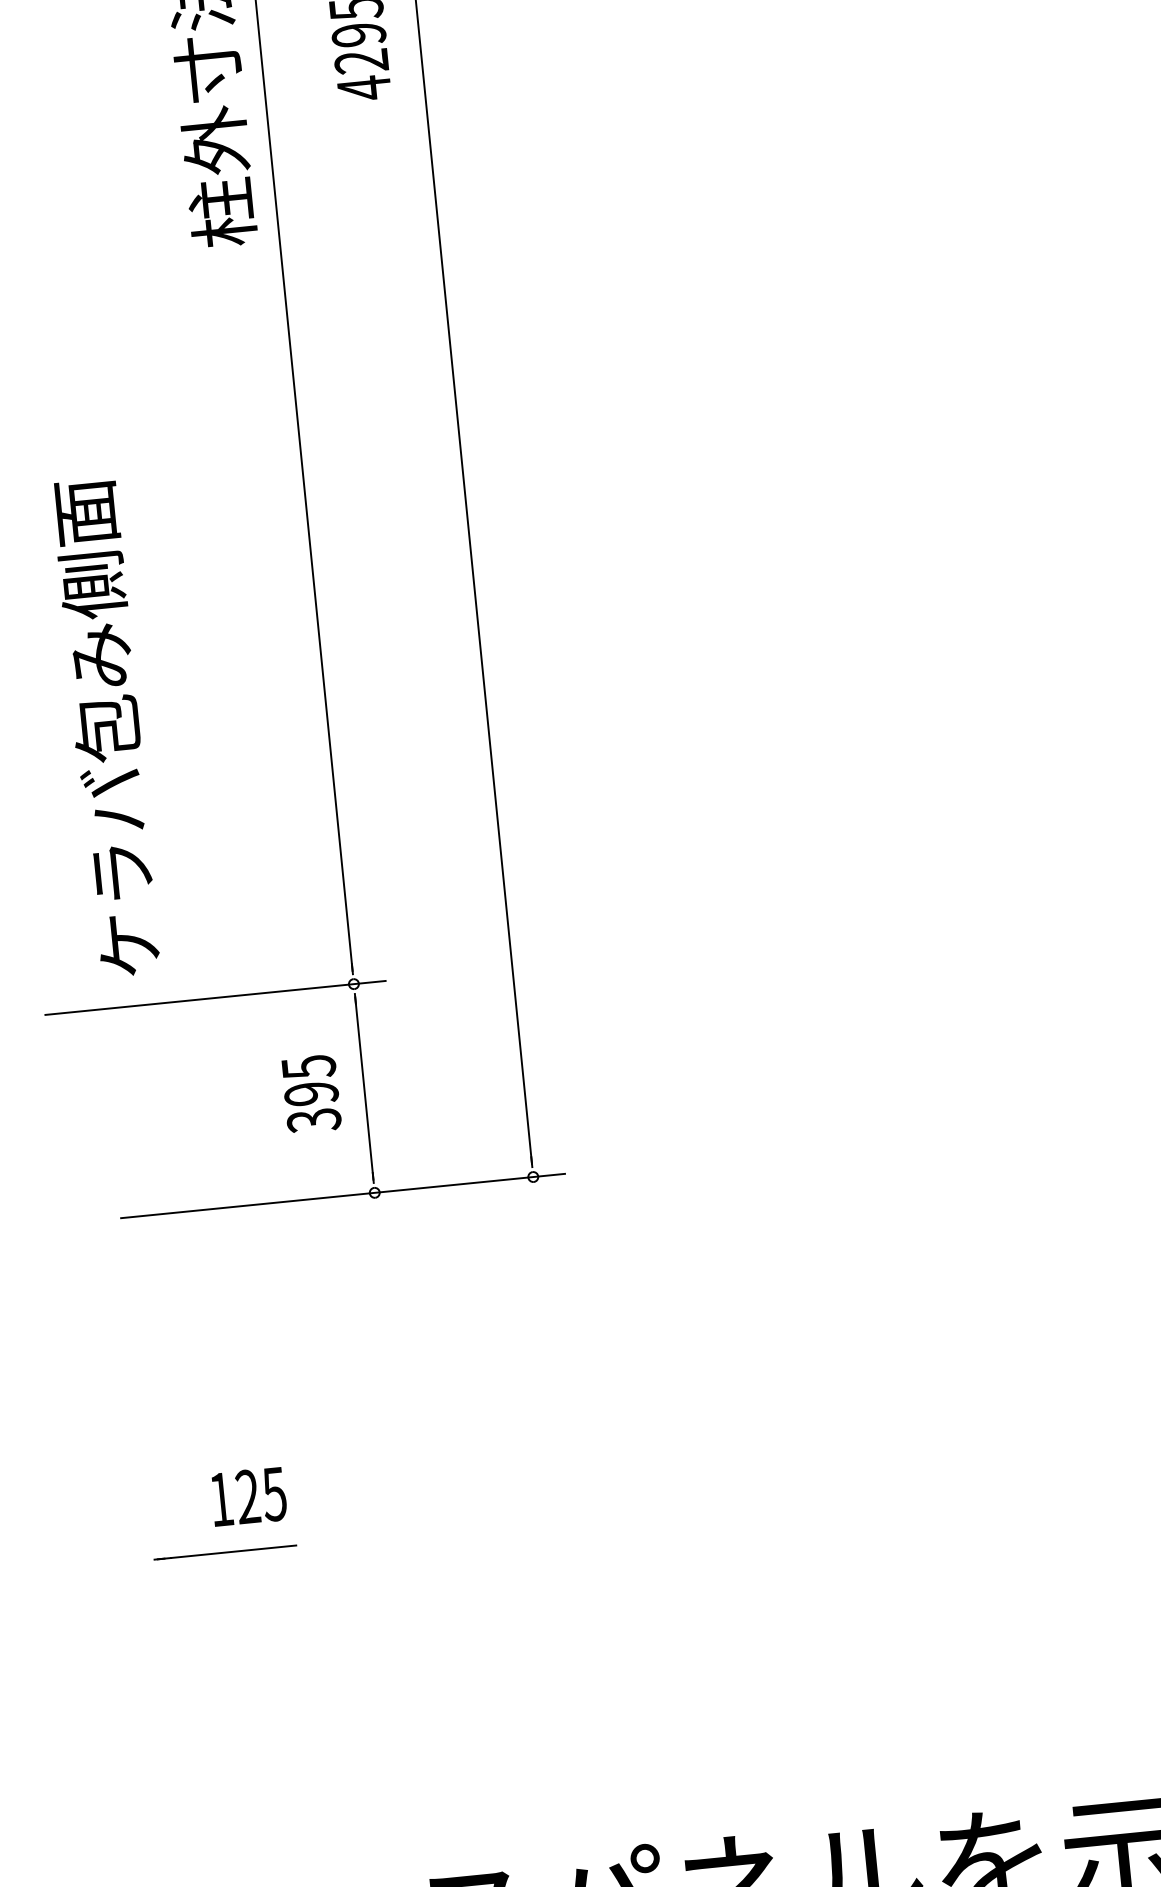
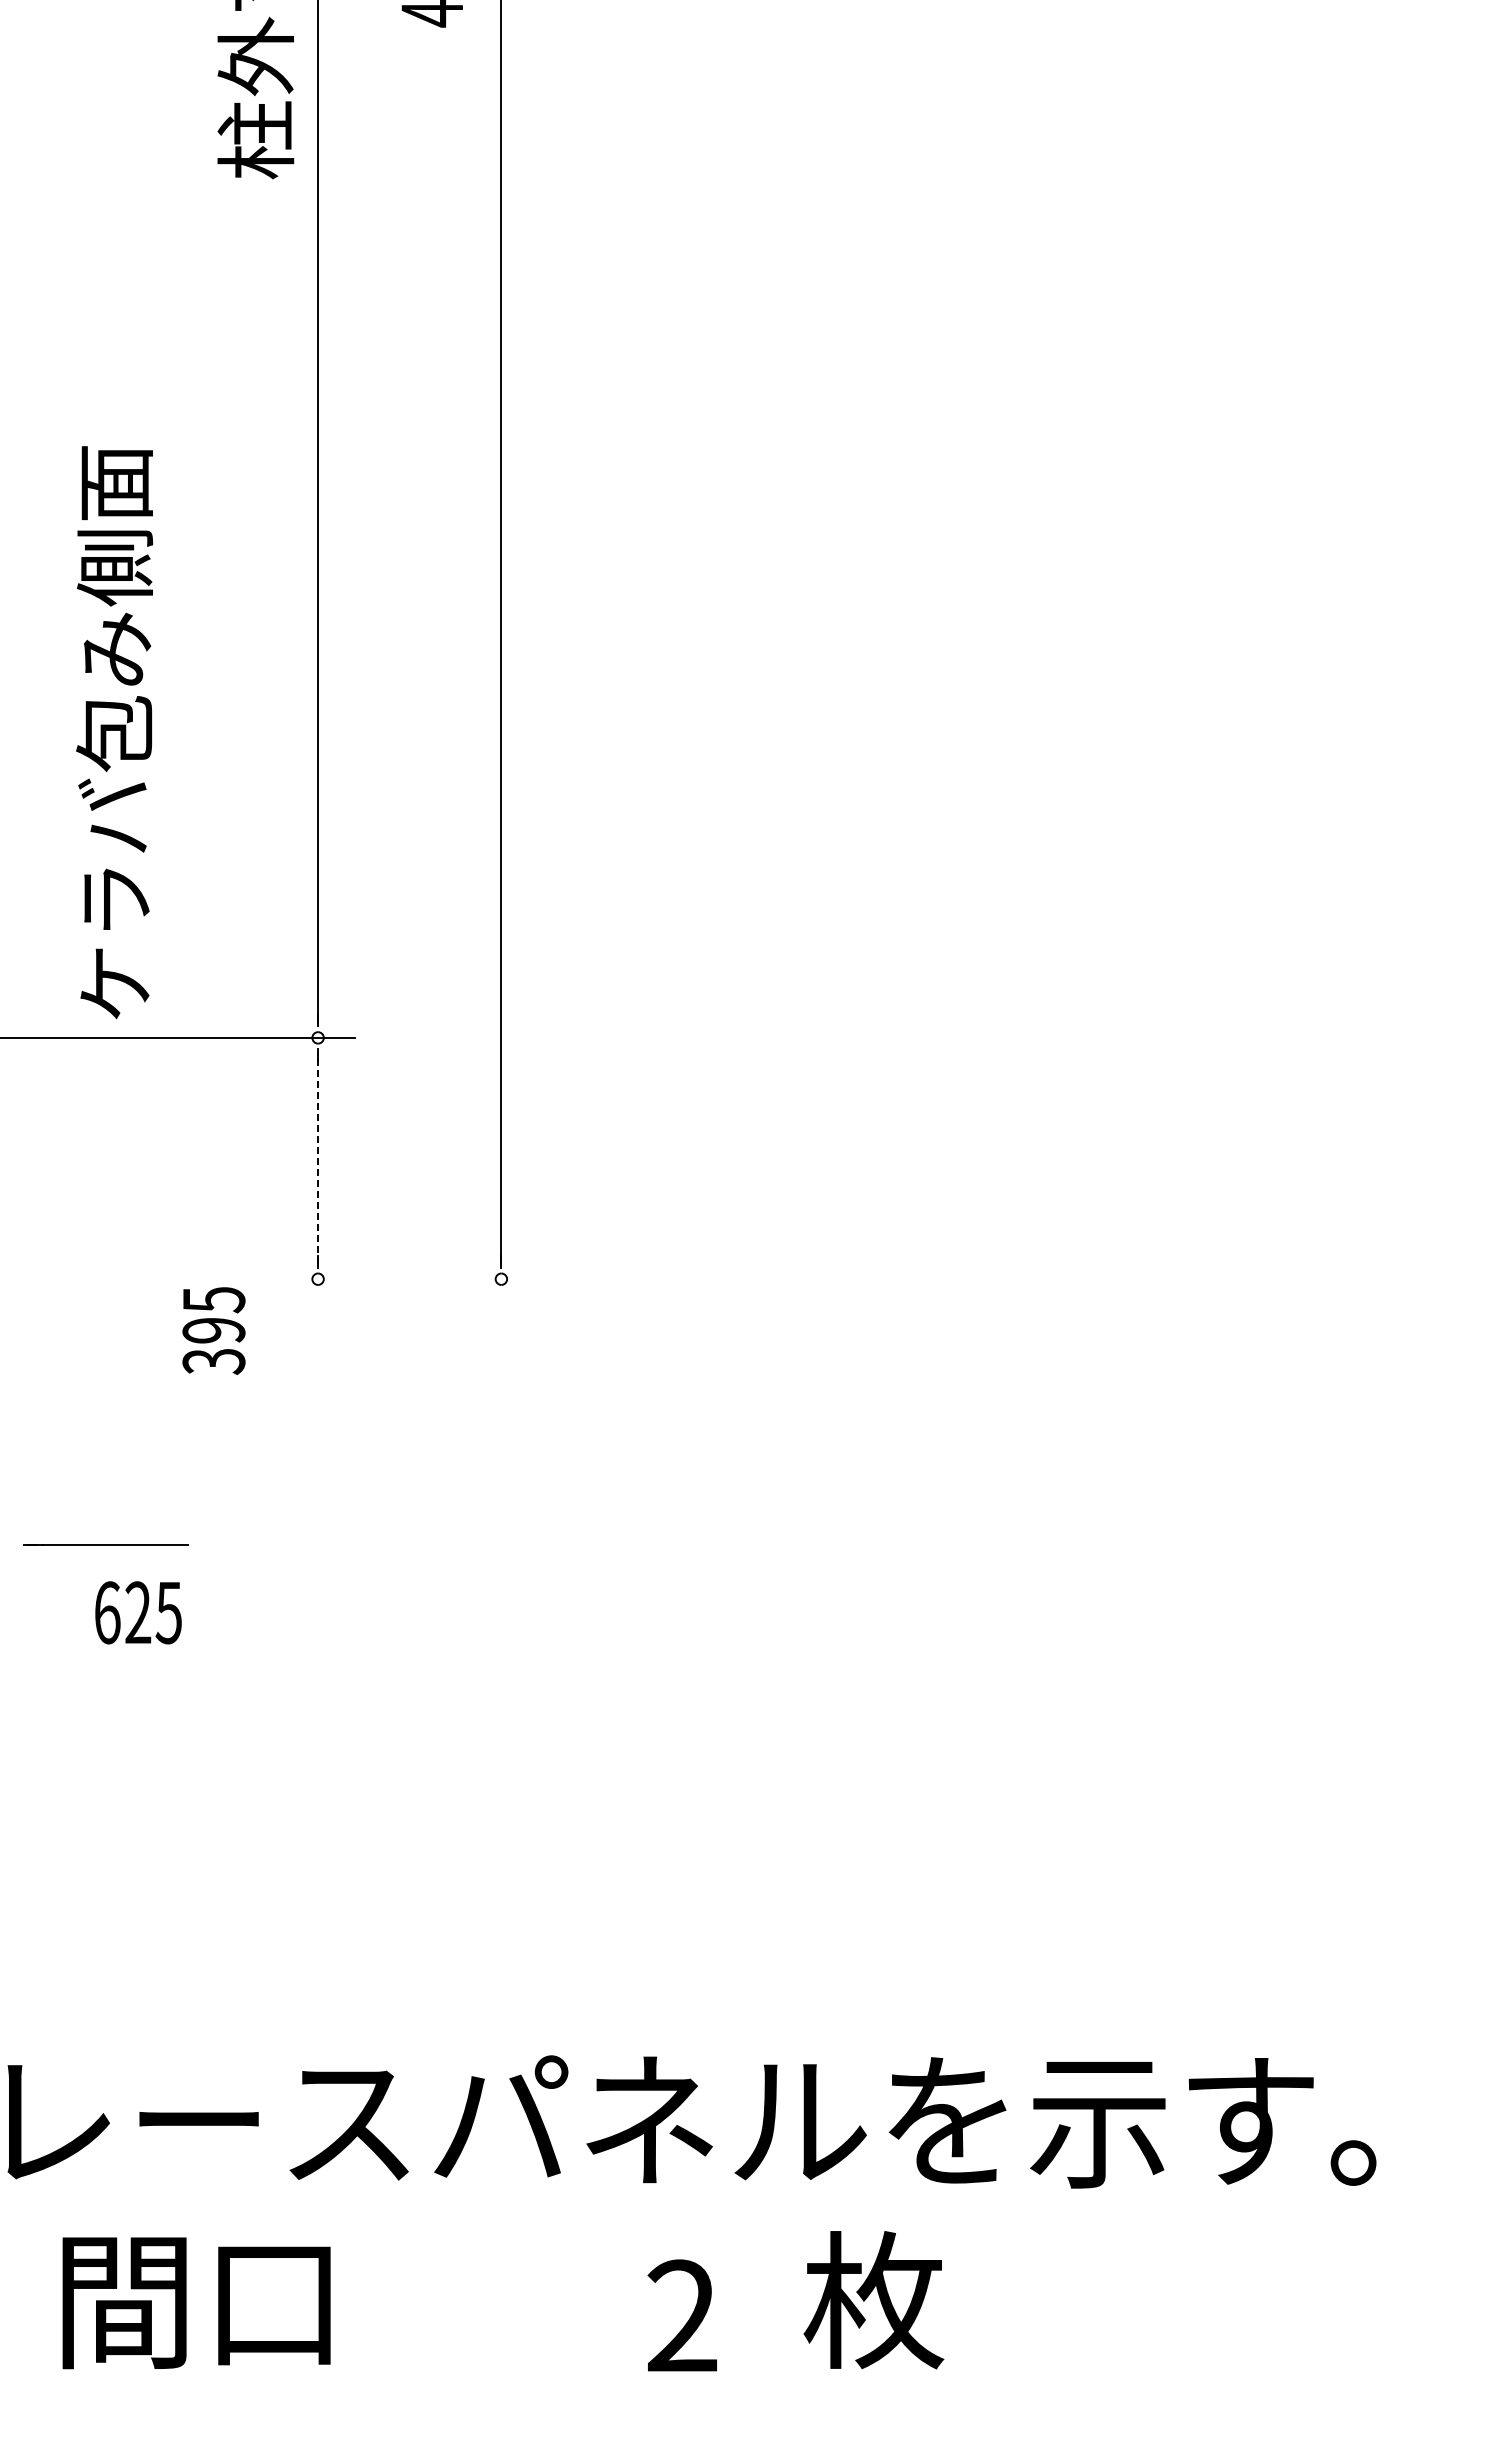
text: (106, 728) -> (114, 732), moved
line: (364, 1088) -> (318, 1158), solid -> dashed
text: (311, 1093) -> (213, 1330), moved
line: (343, 1196) -> (281, 1279), removed
text: (221, 1499) -> (107, 1612), 125 -> 625
line: (224, 1552) -> (105, 1544), moved

